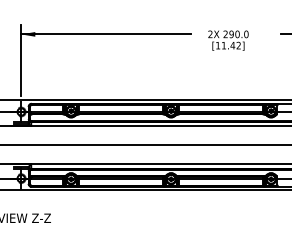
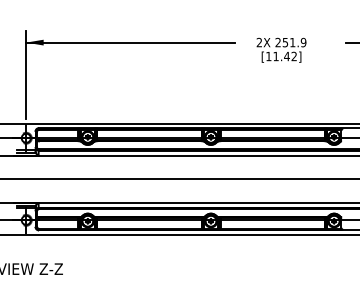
text: (238, 34) -> (294, 42), 290.0 -> 251.9

